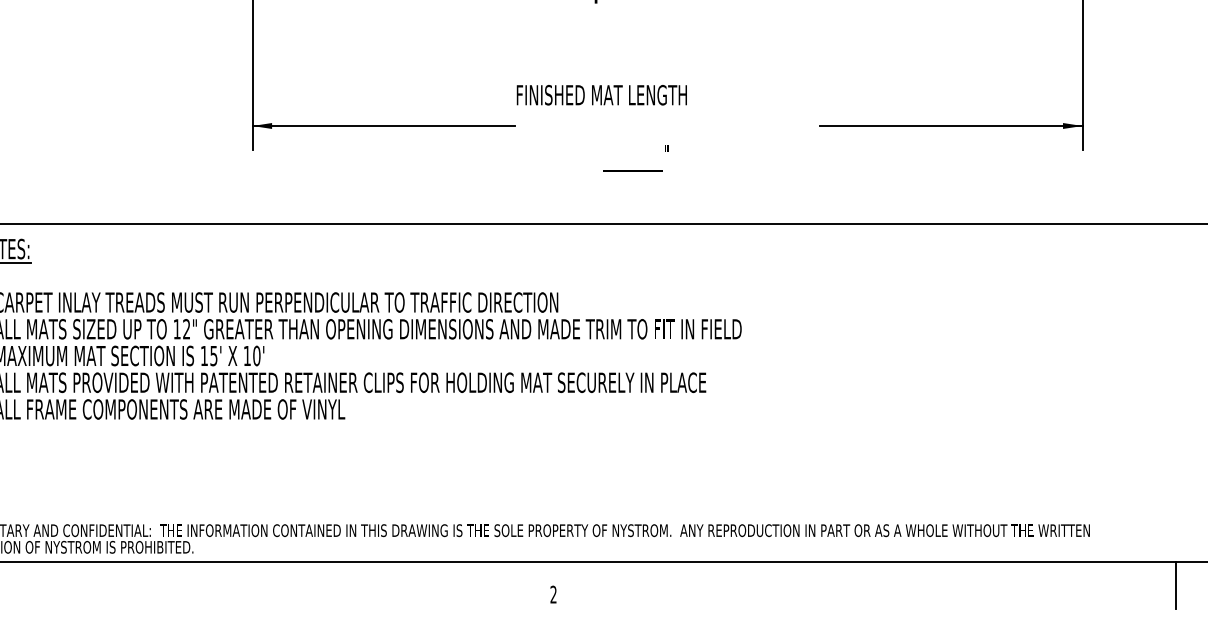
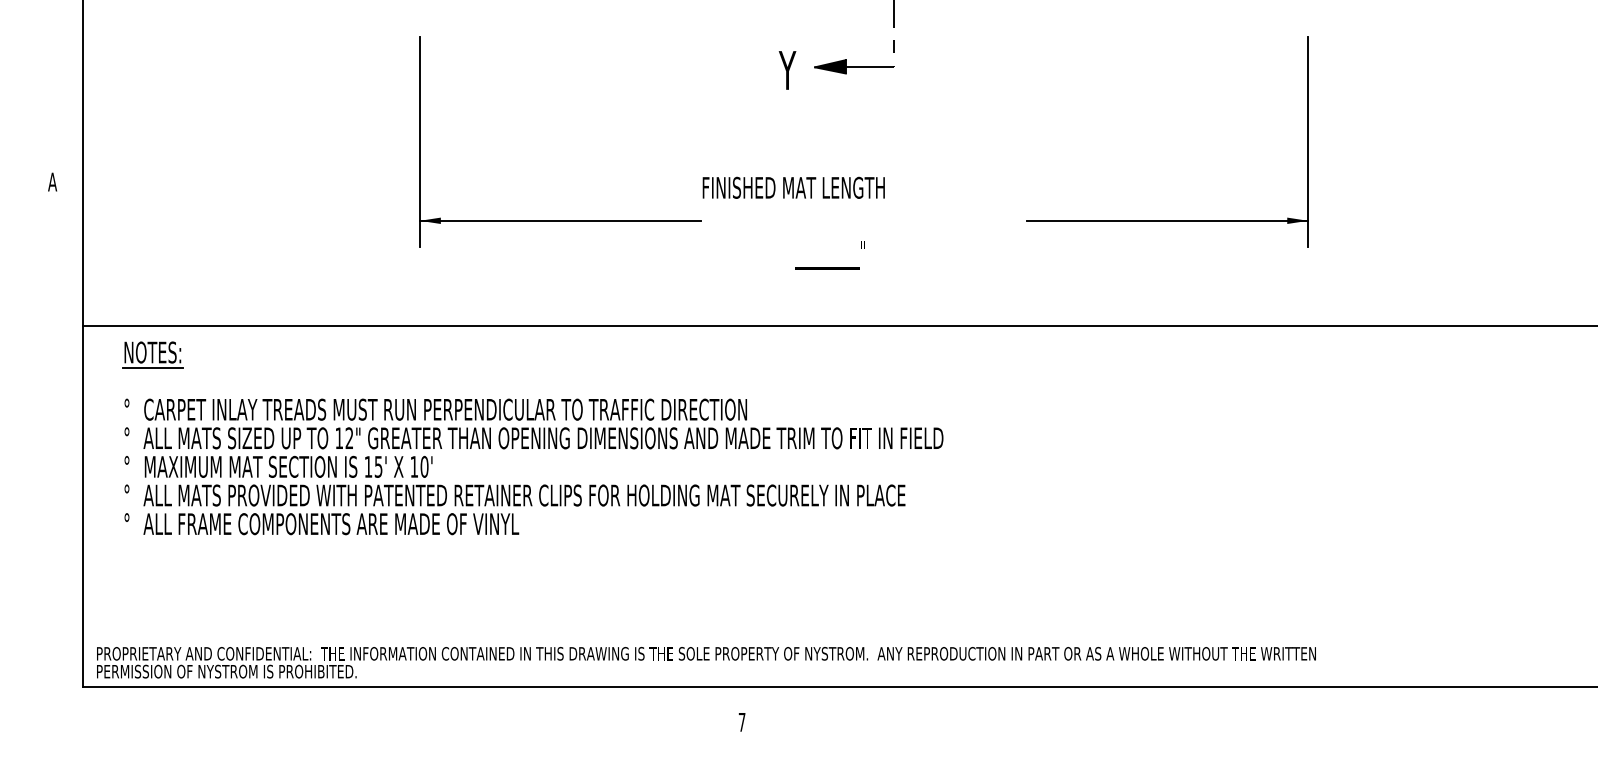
line: (1176, 585) -> (1408, 712), removed
text: (553, 593) -> (741, 721), 2 -> 7

